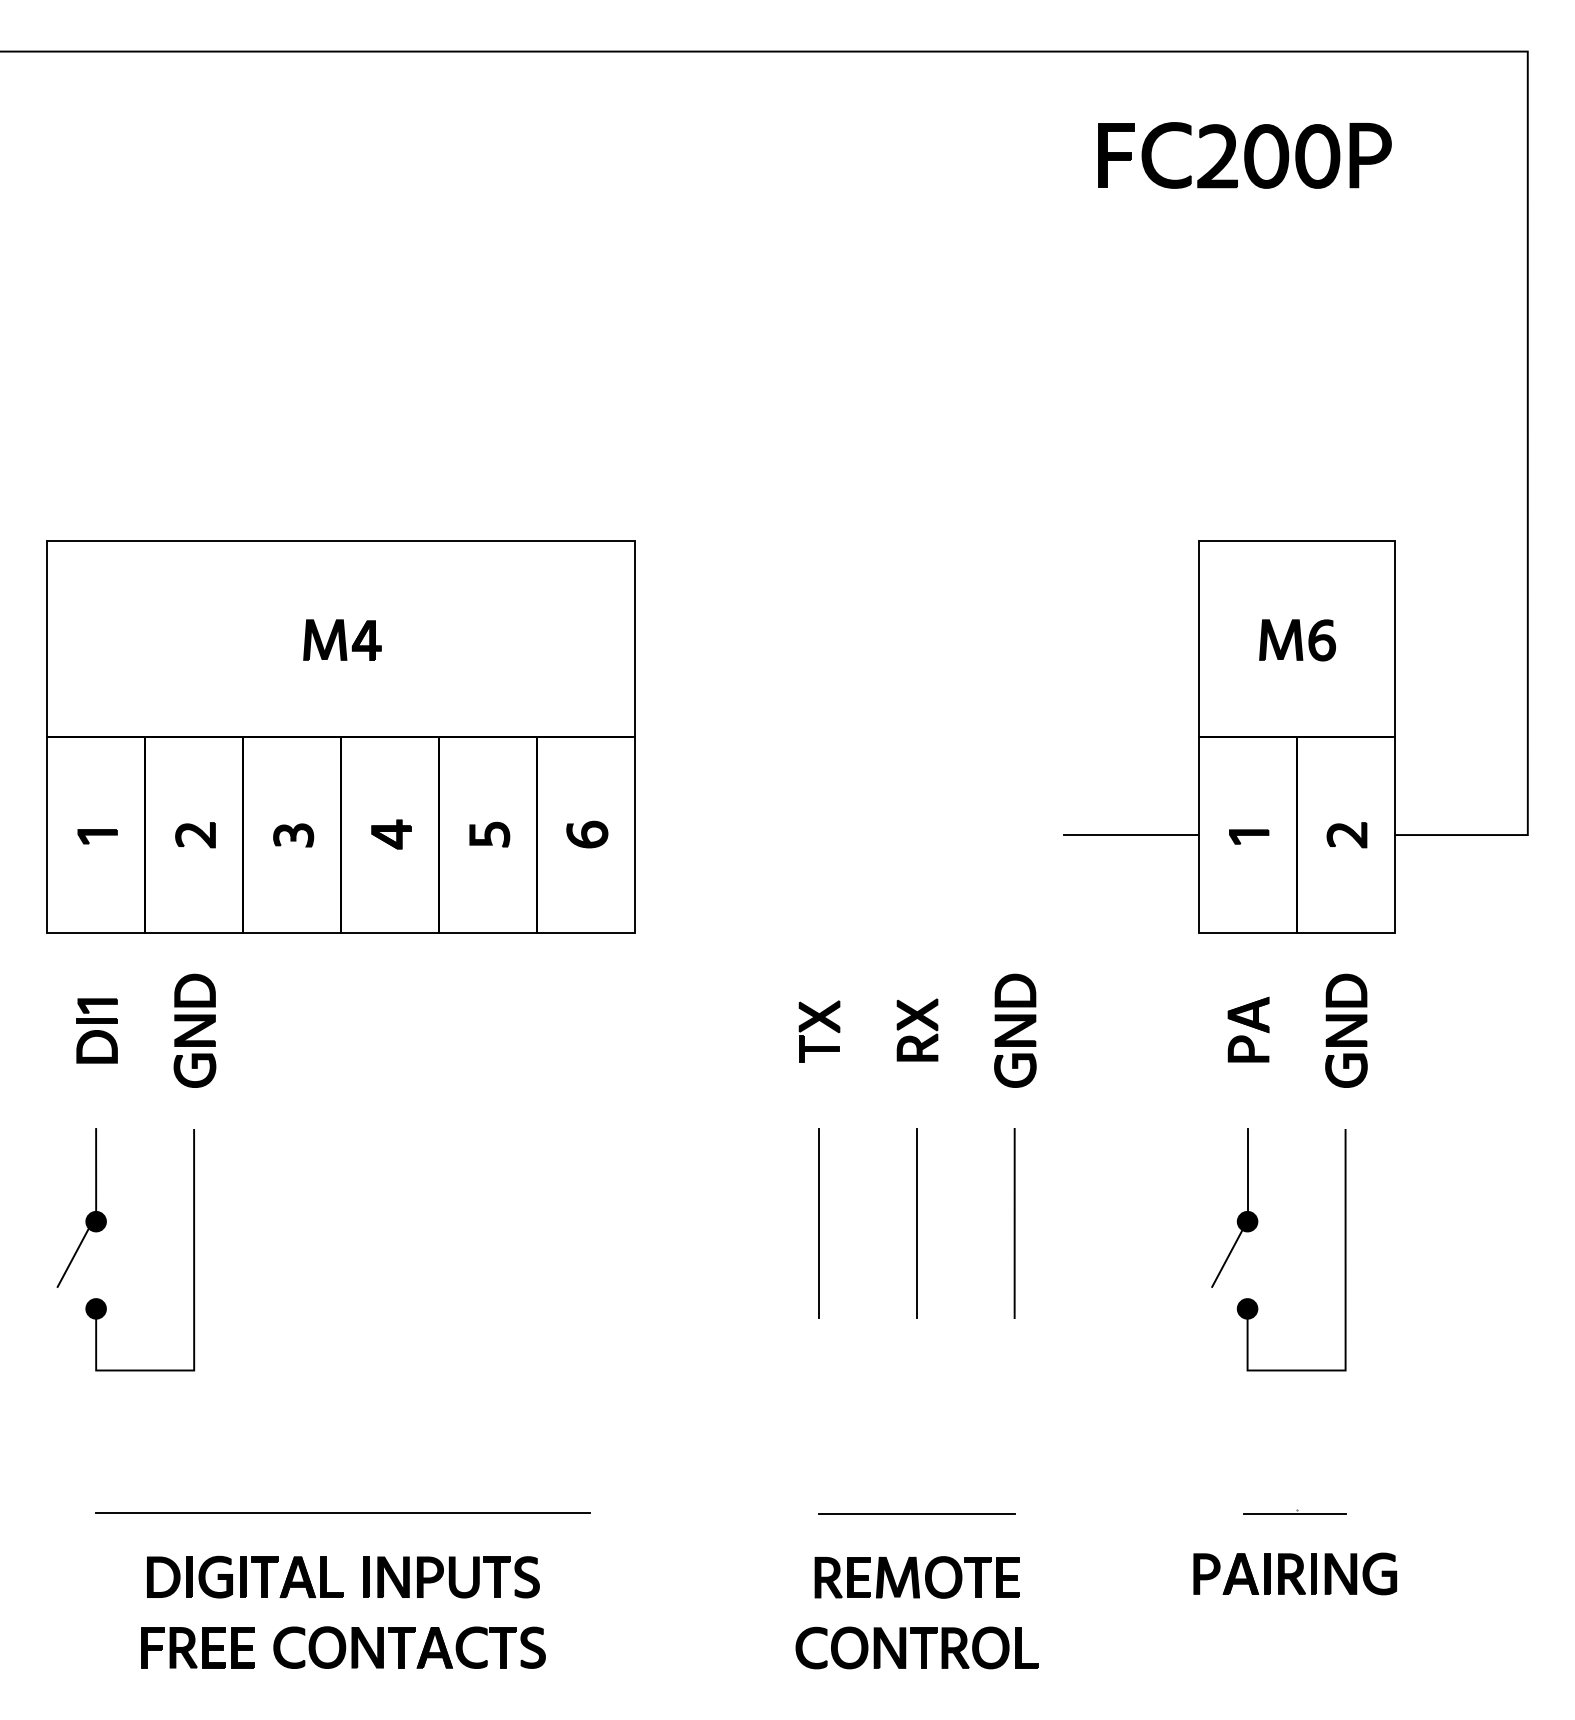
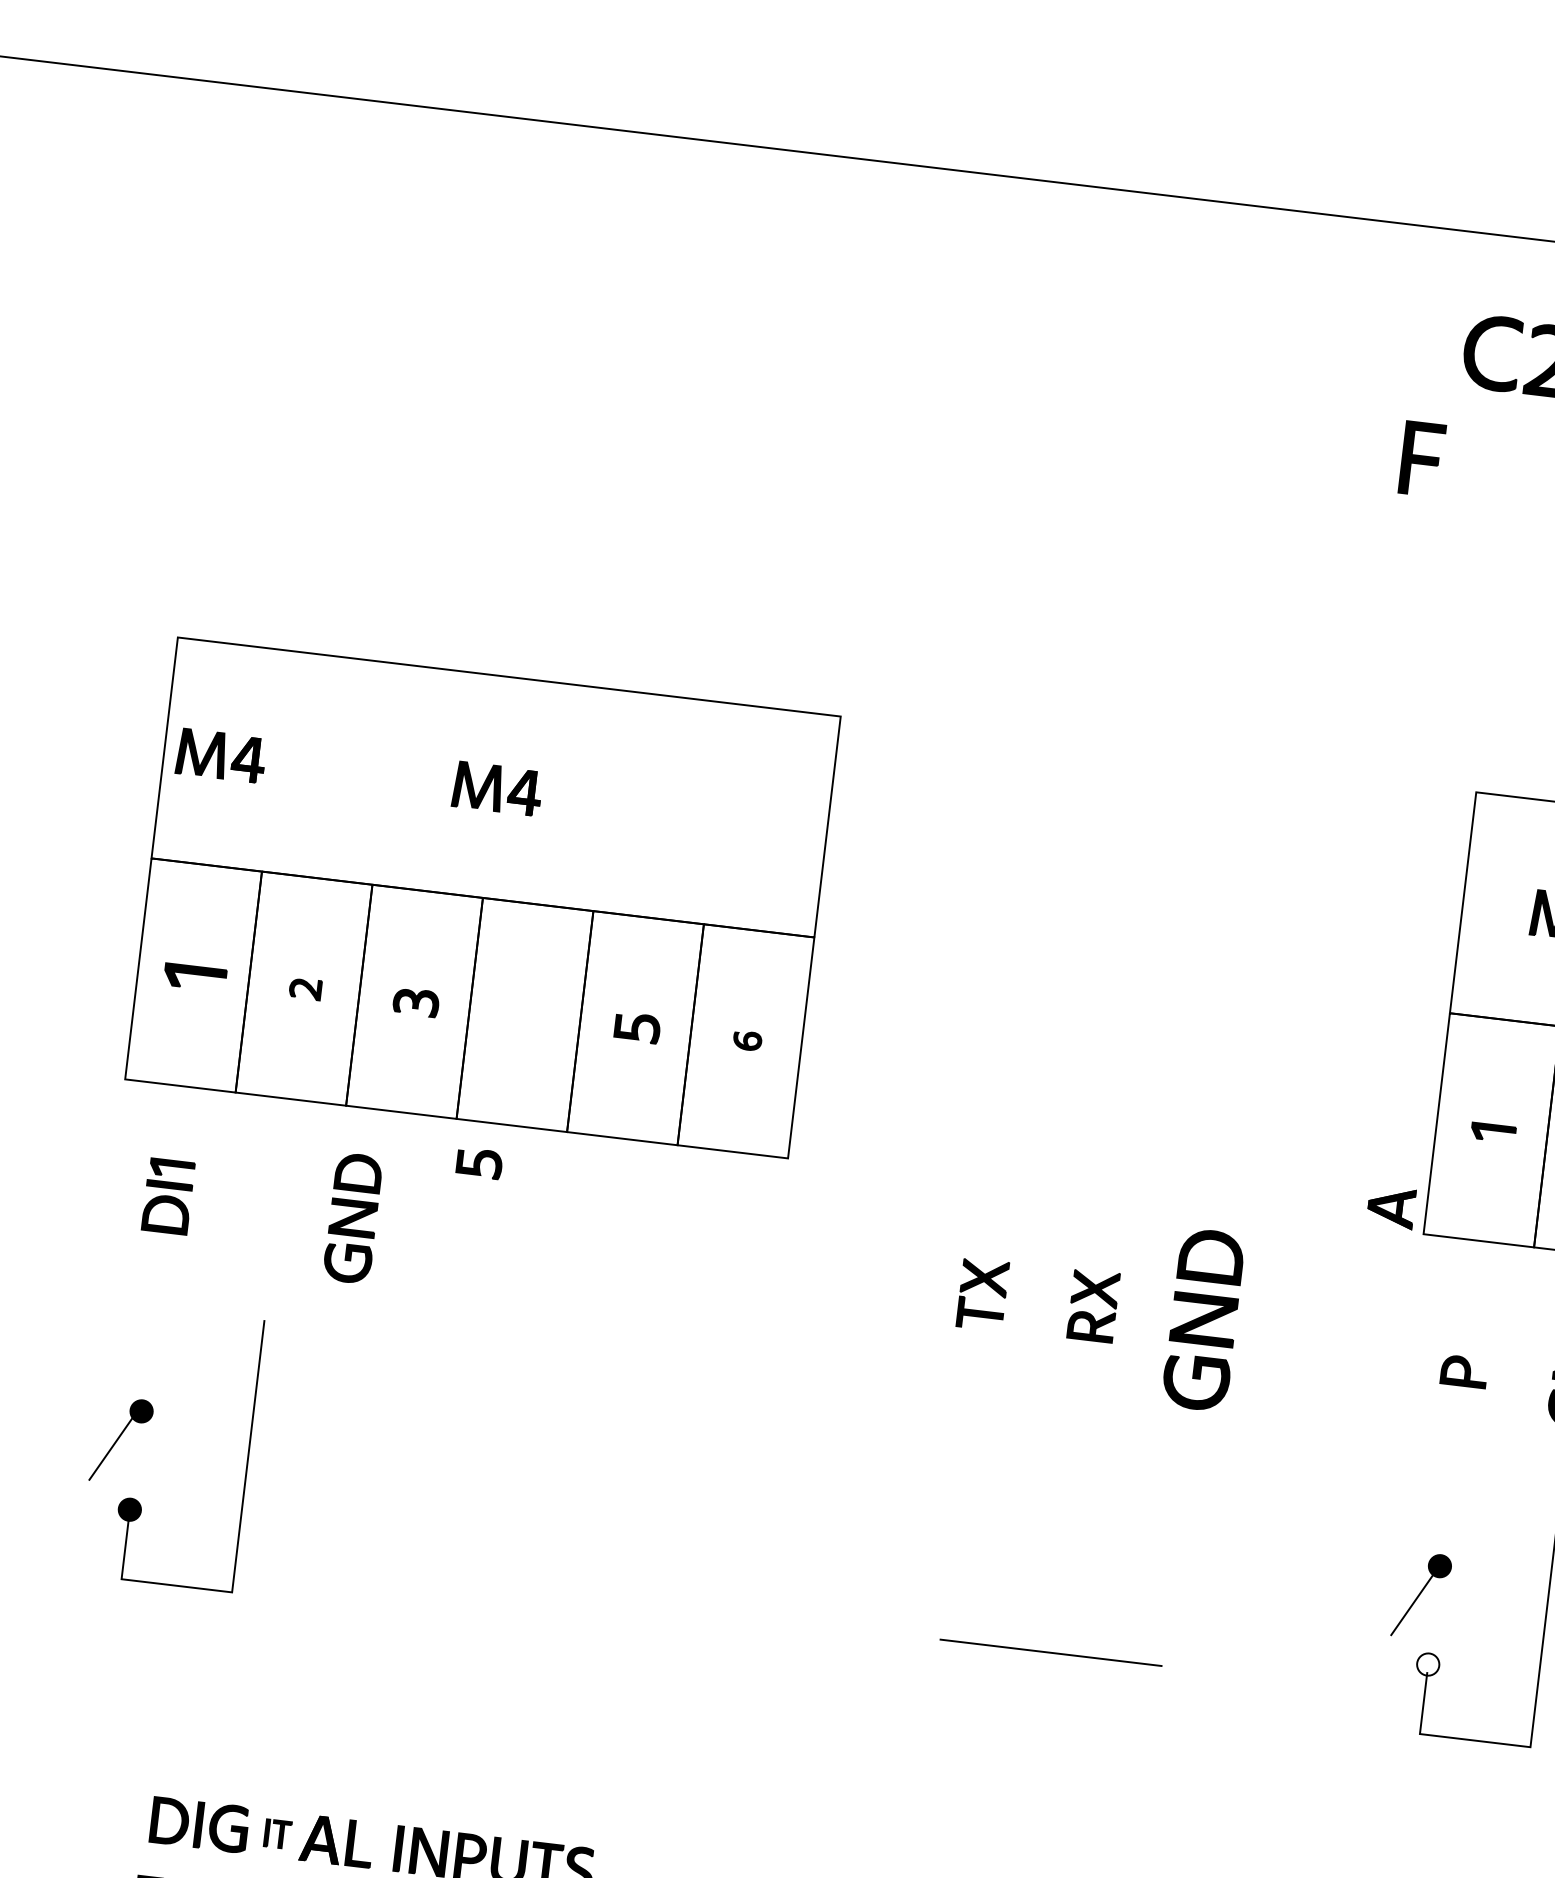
part: (1116, 155) -> (1422, 459), moved
part: (97, 639) -> (221, 755), added
part: (391, 834) -> (526, 1014), removed
part: (587, 834) -> (747, 1040), size x0.6
part: (195, 835) -> (305, 989), size x0.7
line: (1130, 835) -> (1359, 1115), removed
part: (97, 836) -> (194, 977), size x1.4
part: (365, 969) -> (479, 1163), added
part: (1248, 1014) -> (1391, 1206), moved
part: (194, 1030) -> (352, 1217), moved
part: (1015, 1030) -> (1203, 1319), size x1.4
line: (96, 1170) -> (148, 1353), removed
line: (1247, 1170) -> (1446, 1508), removed
line: (818, 1223) -> (955, 1510), removed
line: (916, 1223) -> (1066, 1523), removed
line: (1014, 1223) -> (1176, 1536), removed
fill: (1247, 1308) -> (1428, 1664), removed
line: (342, 1513) -> (380, 1773), removed
line: (916, 1513) -> (1051, 1652), moved
part: (259, 1576) -> (278, 1833), size x0.6

